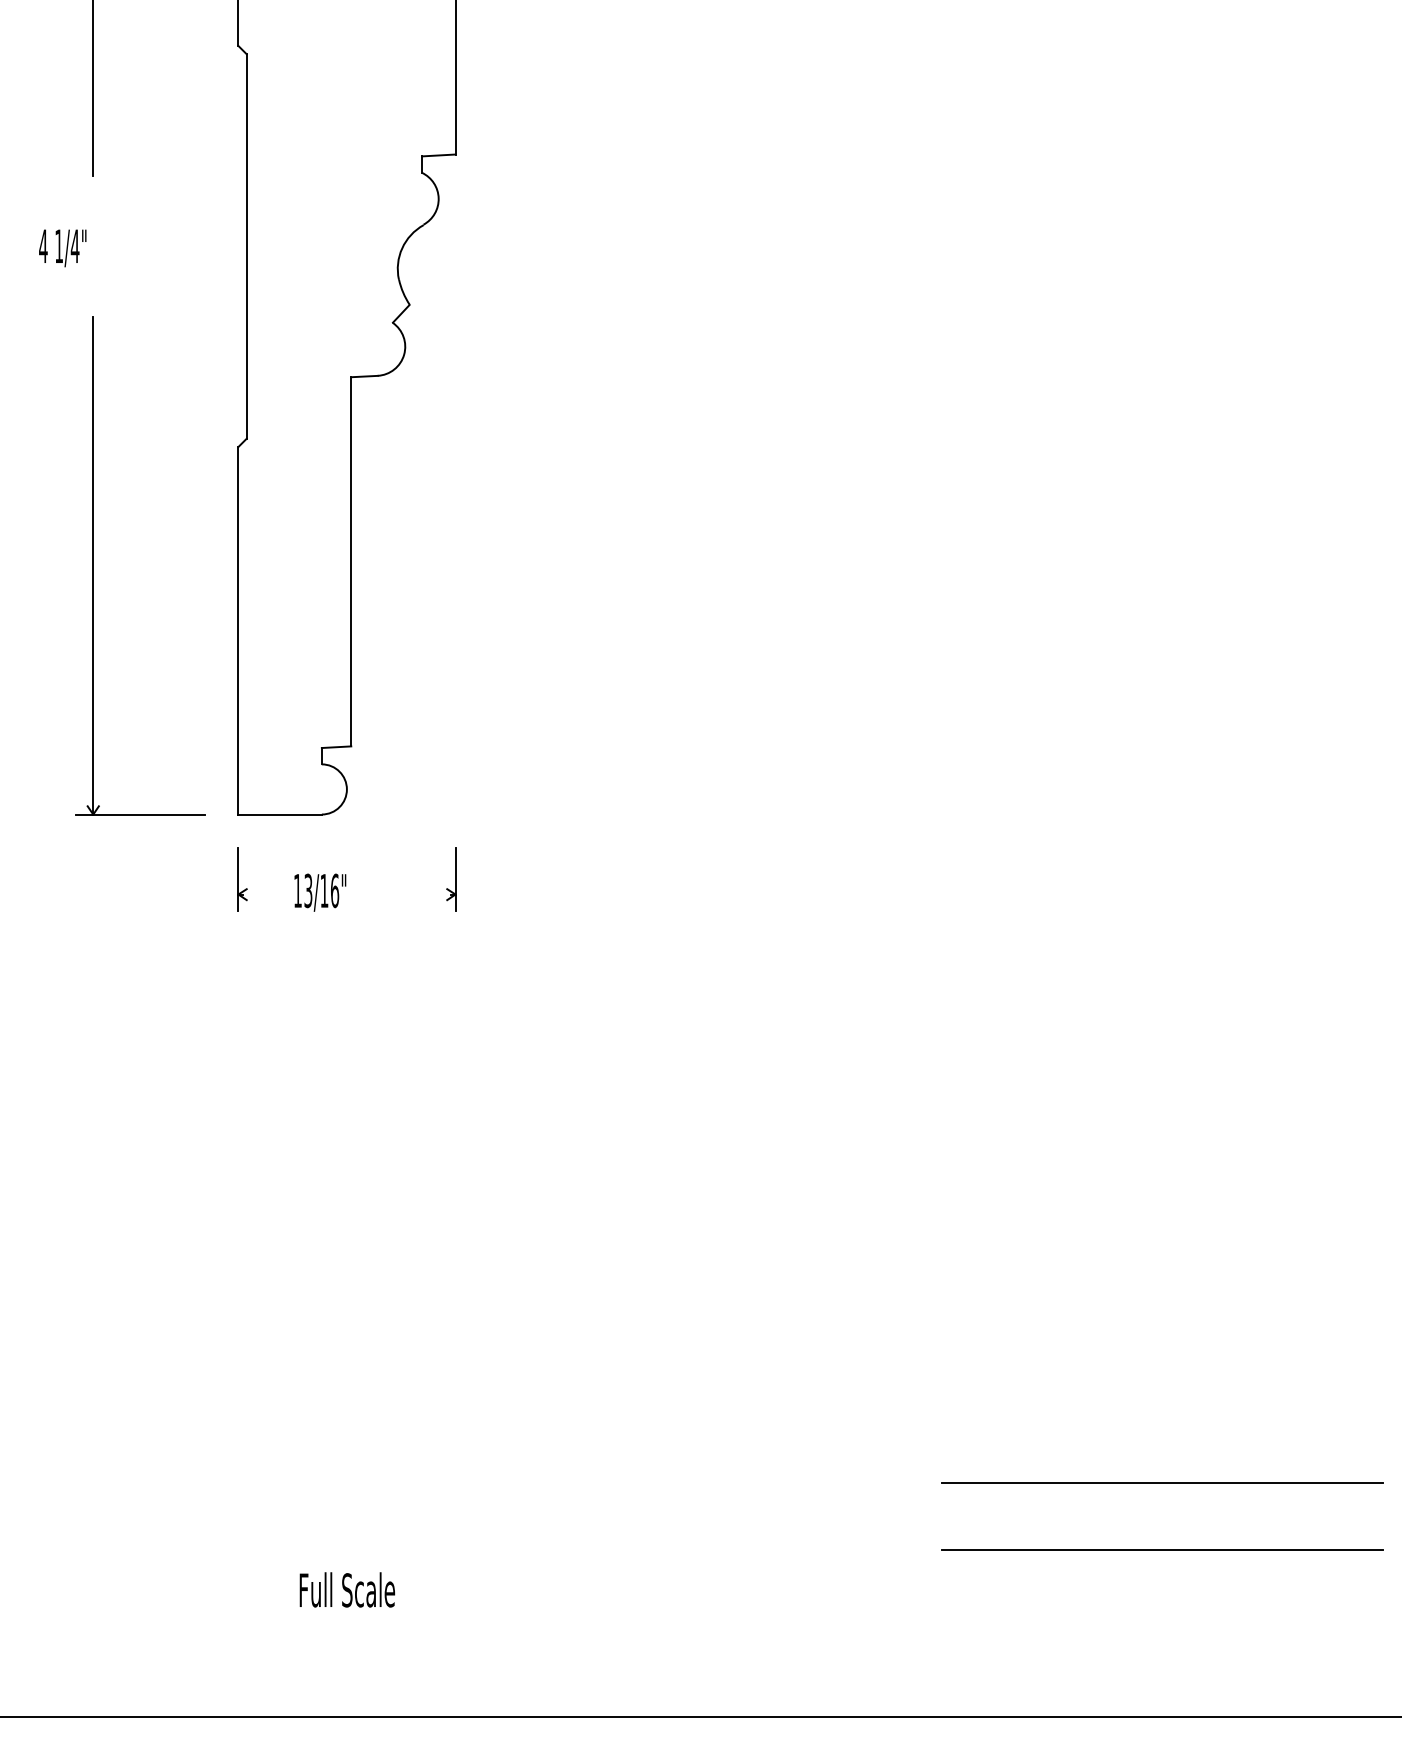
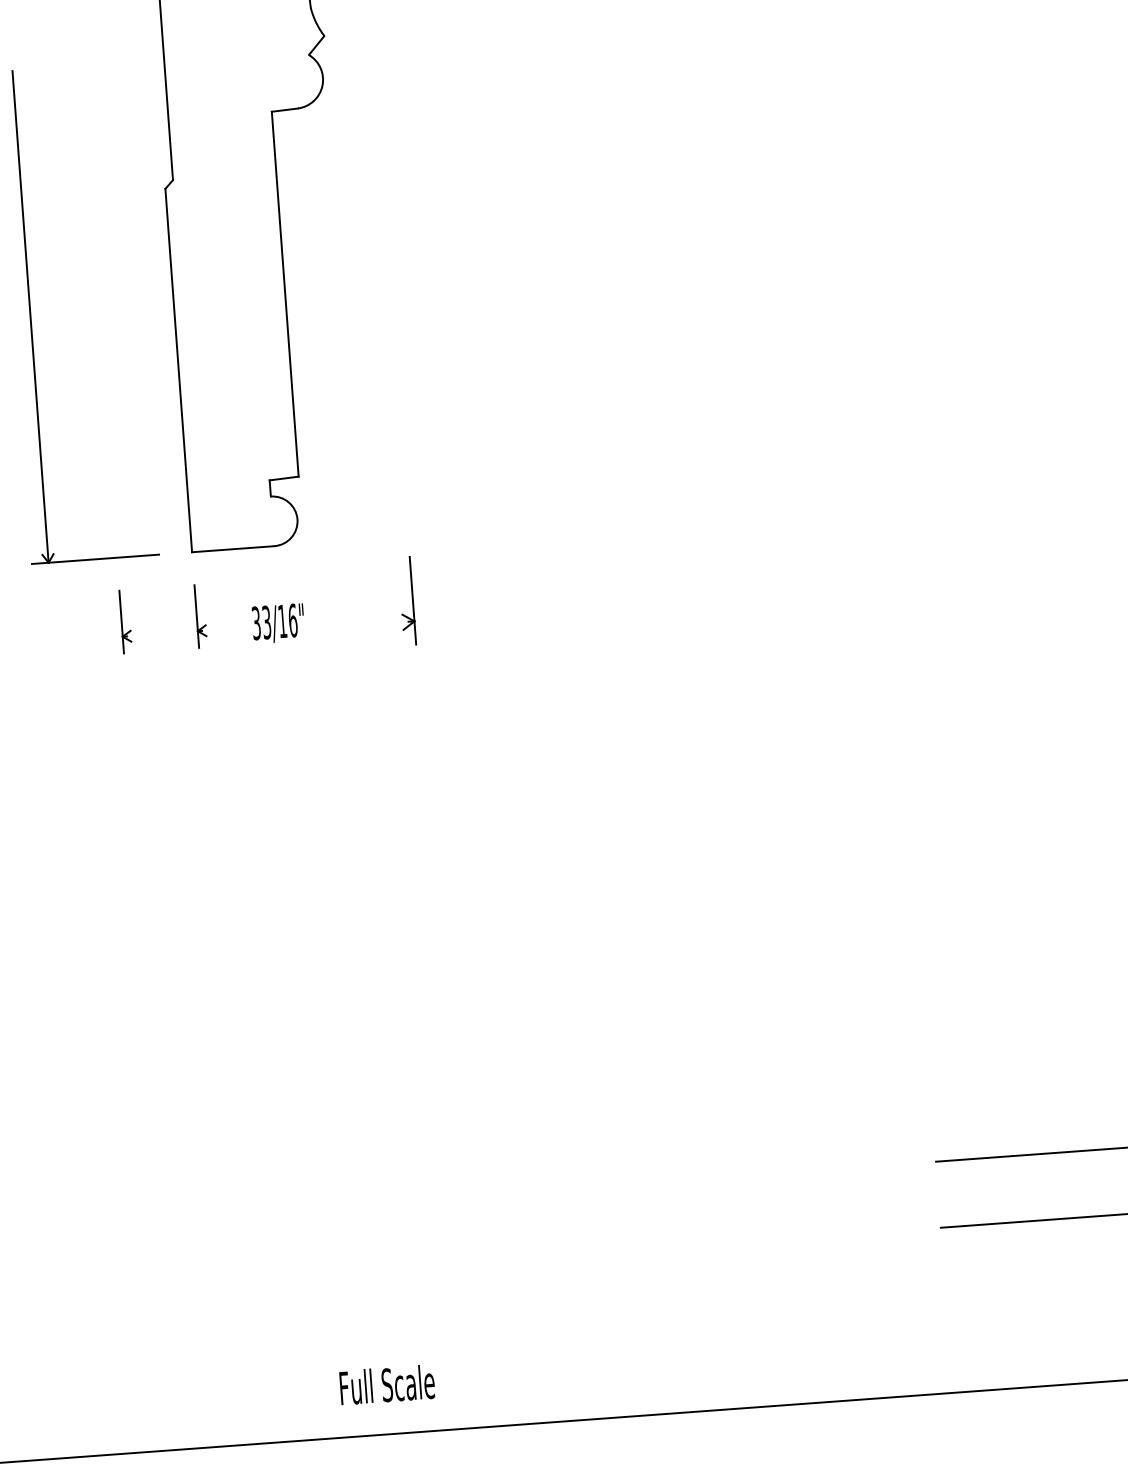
part: (166, 879) -> (125, 621), added
part: (451, 879) -> (407, 600), size x1.4
text: (297, 890) -> (255, 622), 13/16" -> 33/16"
text: (347, 1589) -> (387, 1384), moved

